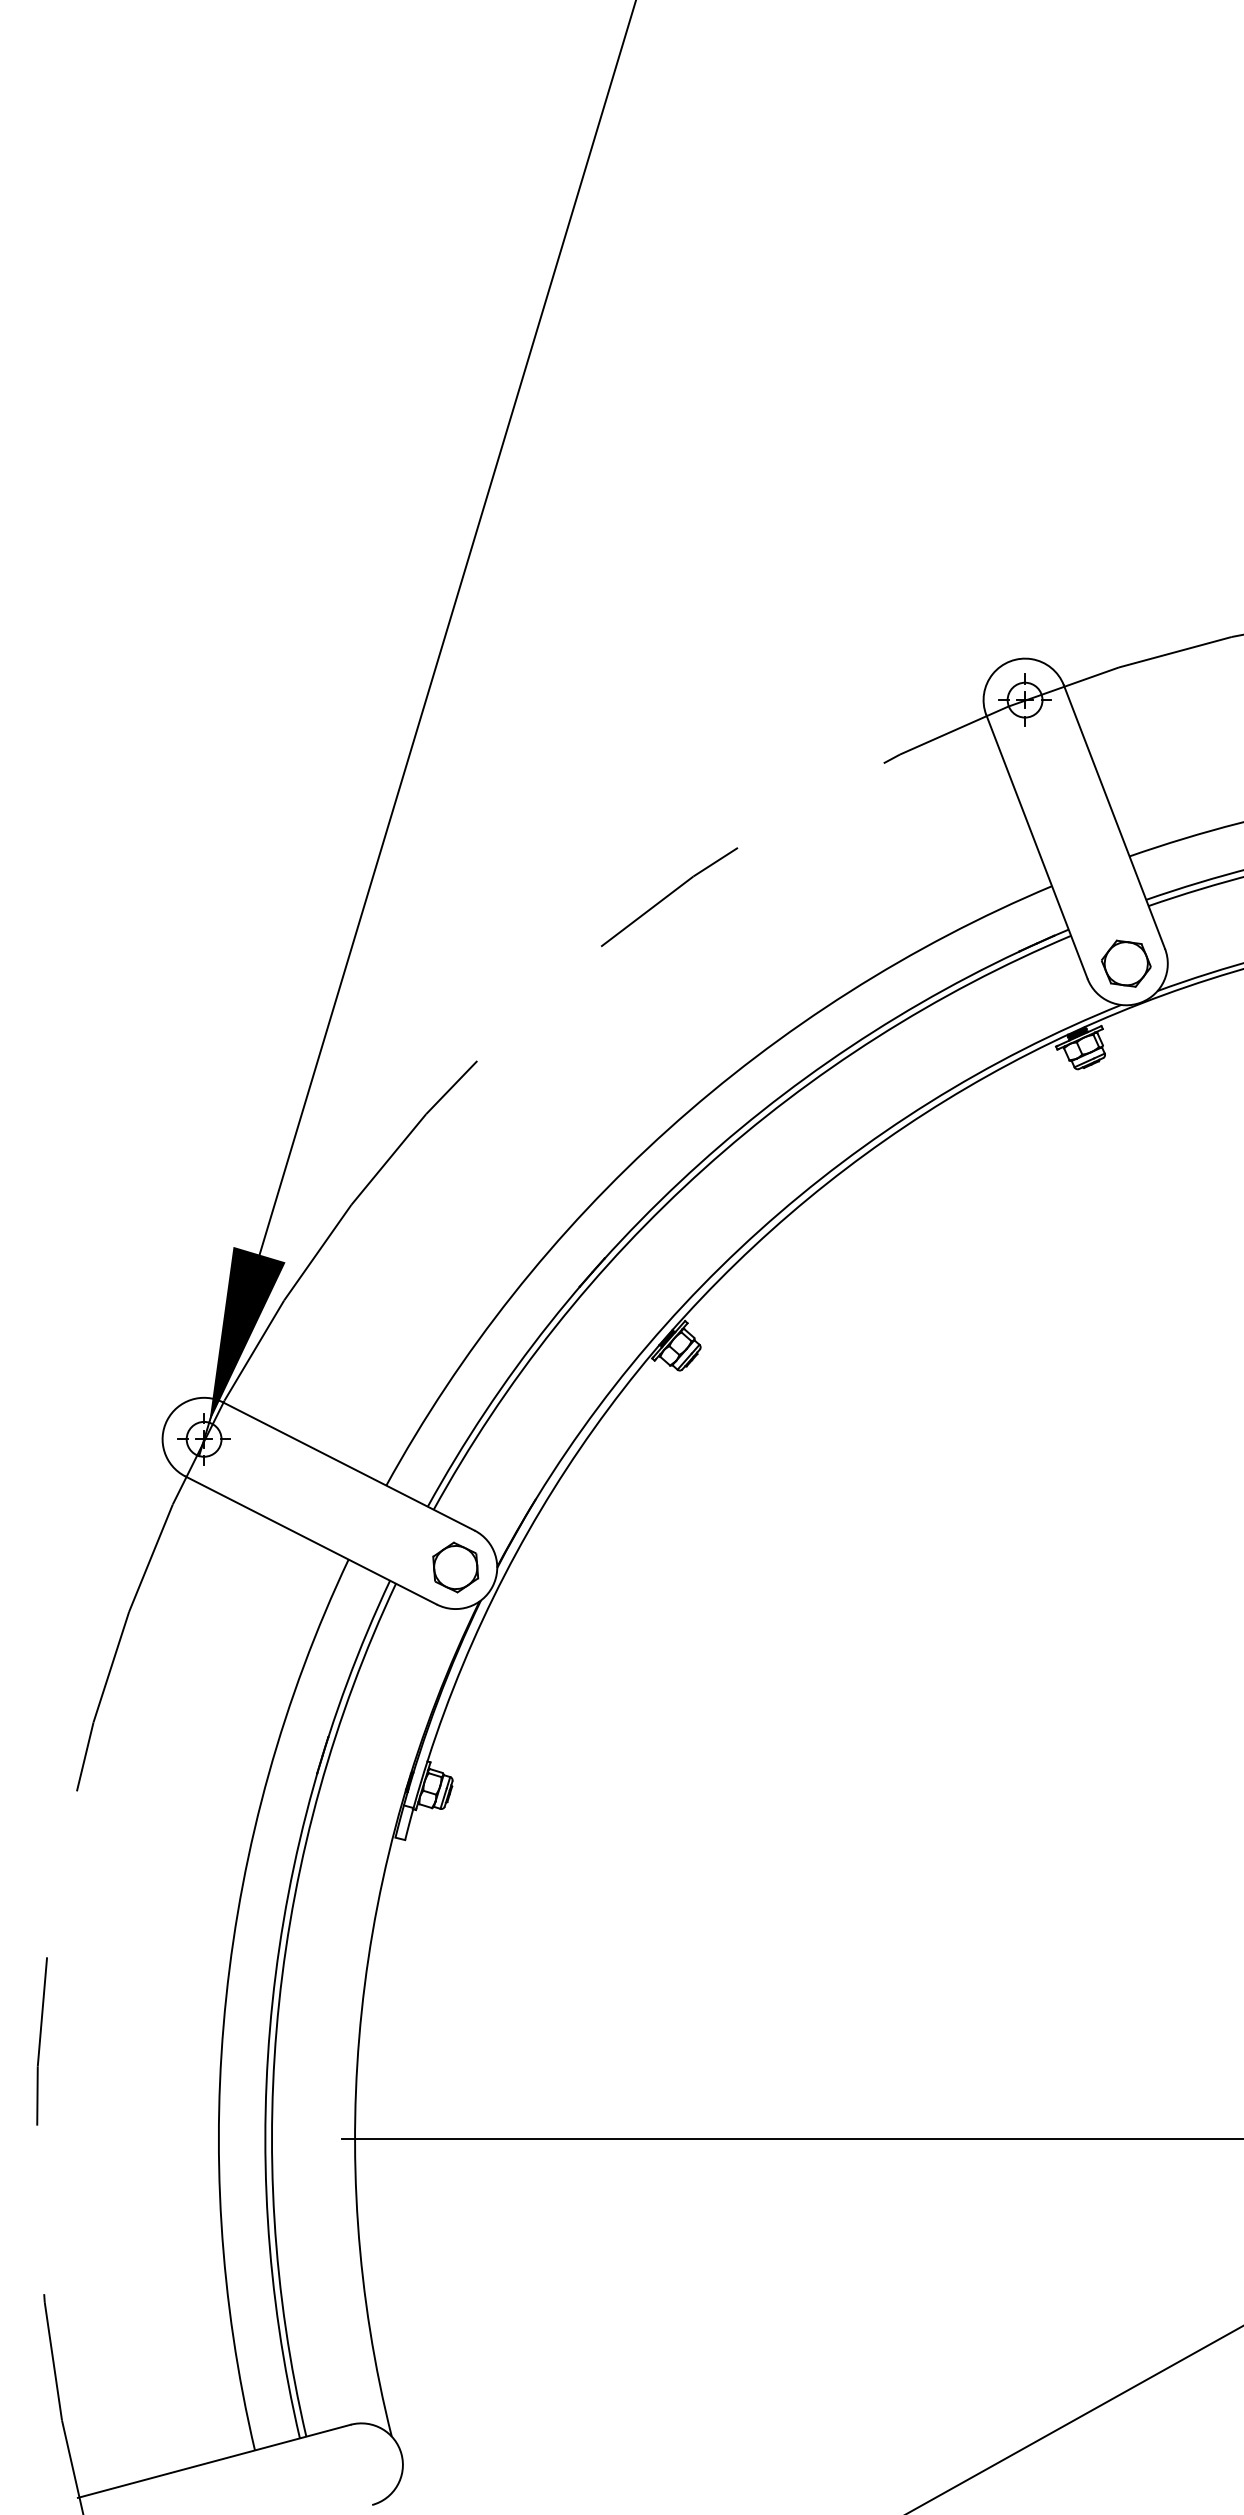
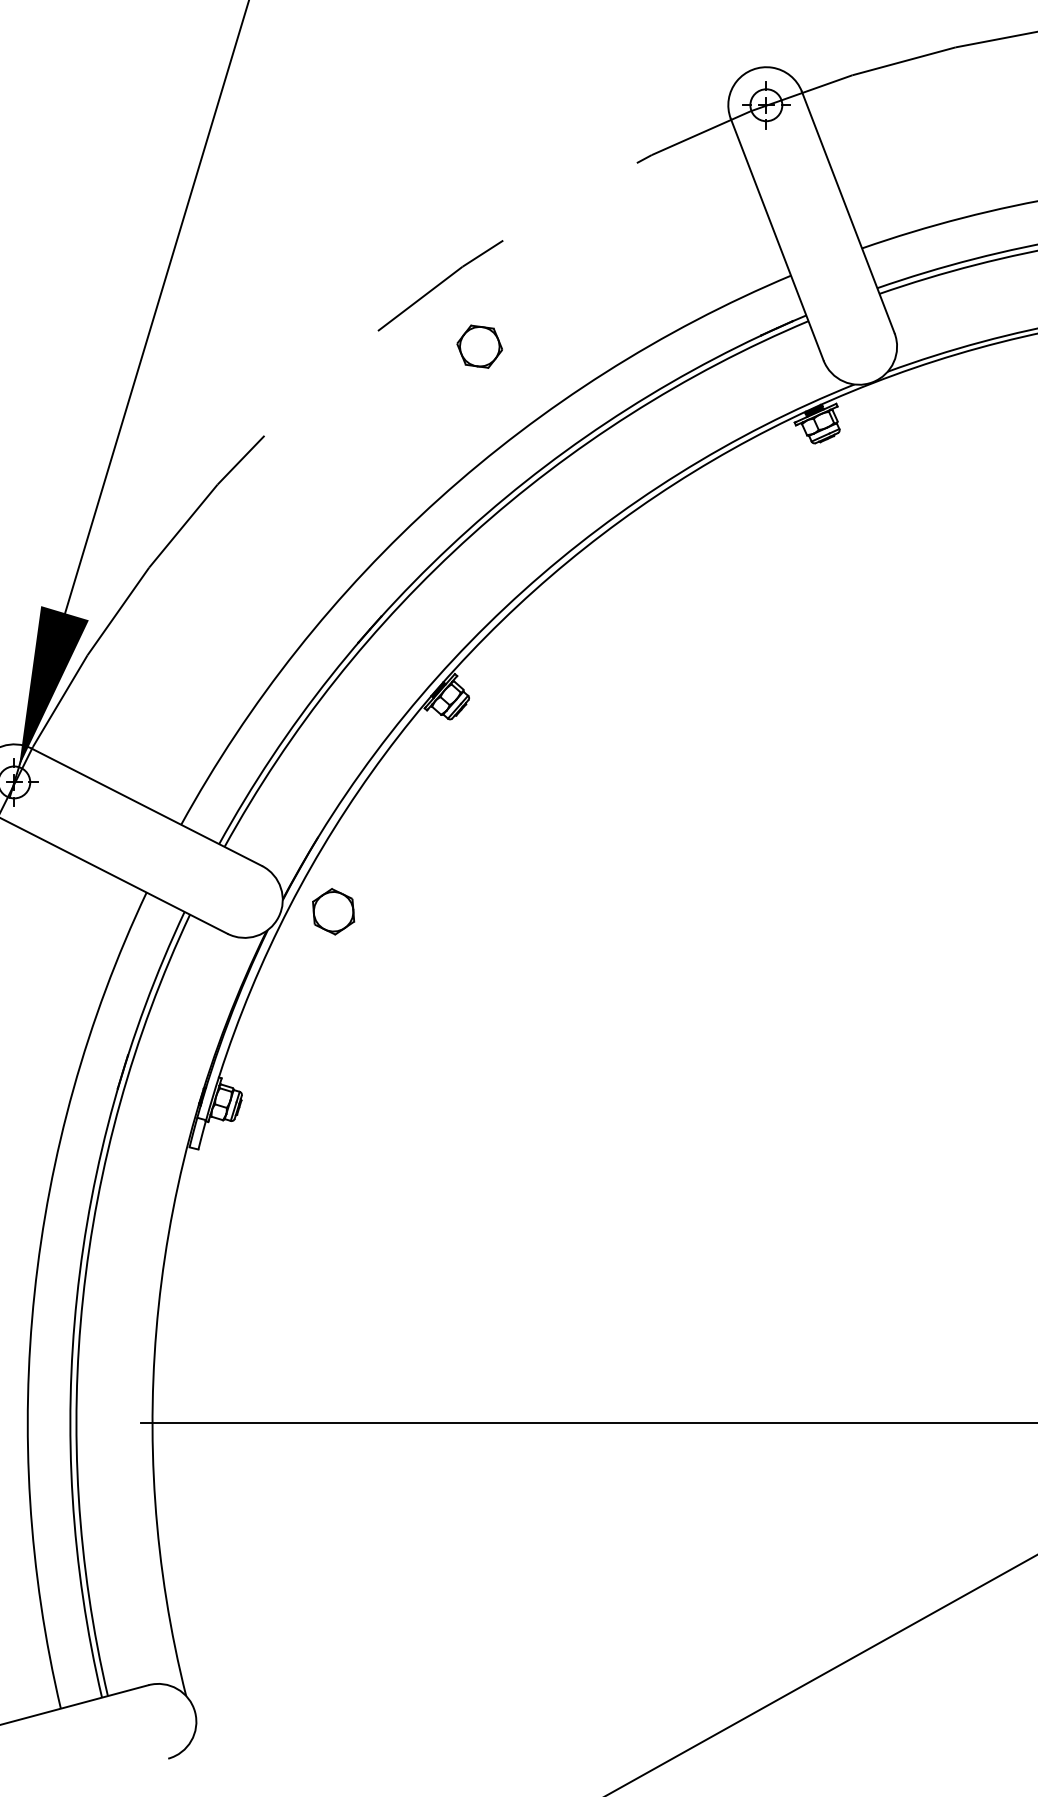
part: (1126, 963) -> (479, 346), moved
part: (455, 1567) -> (333, 911), moved

